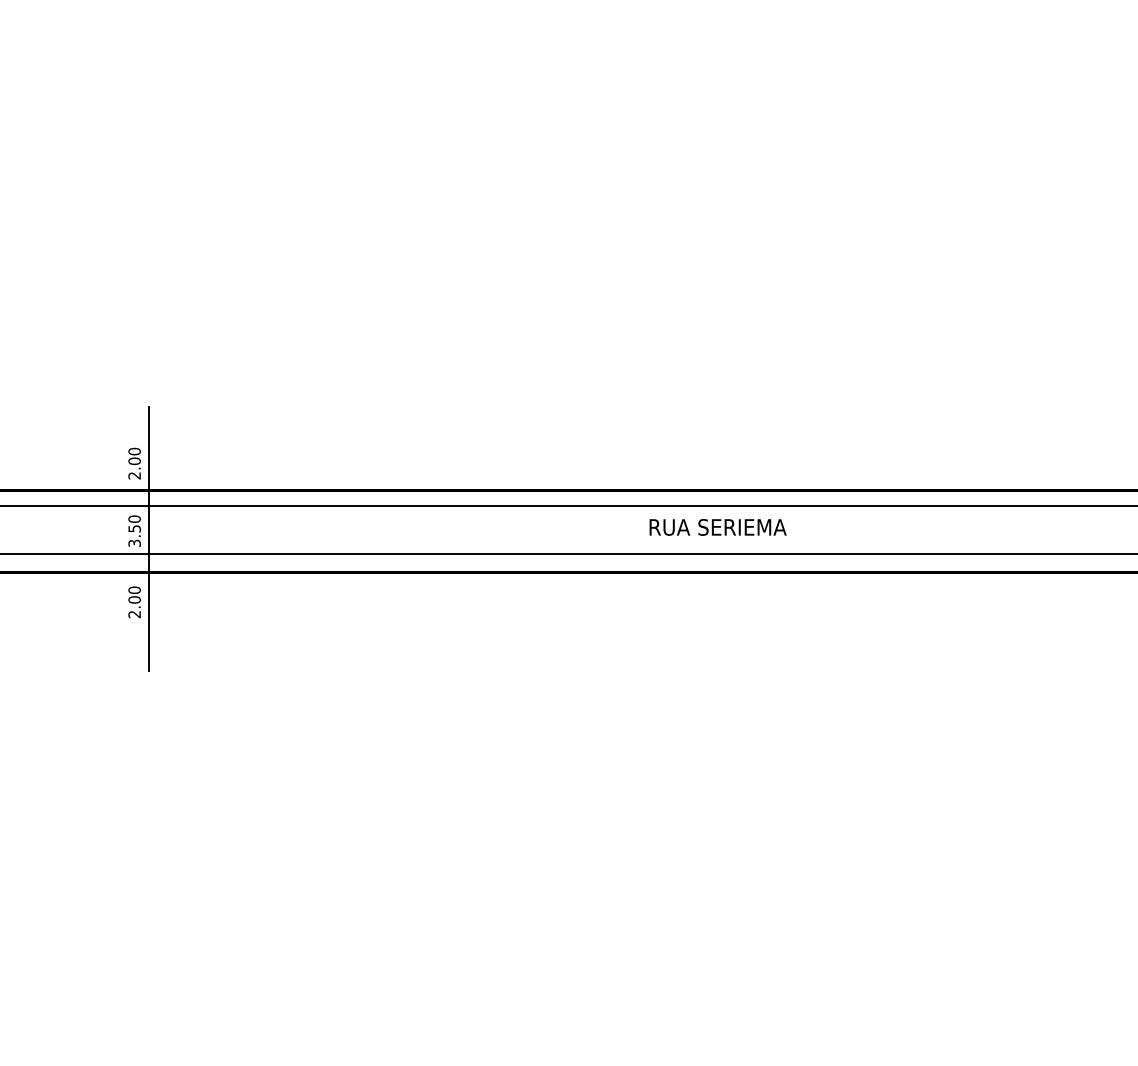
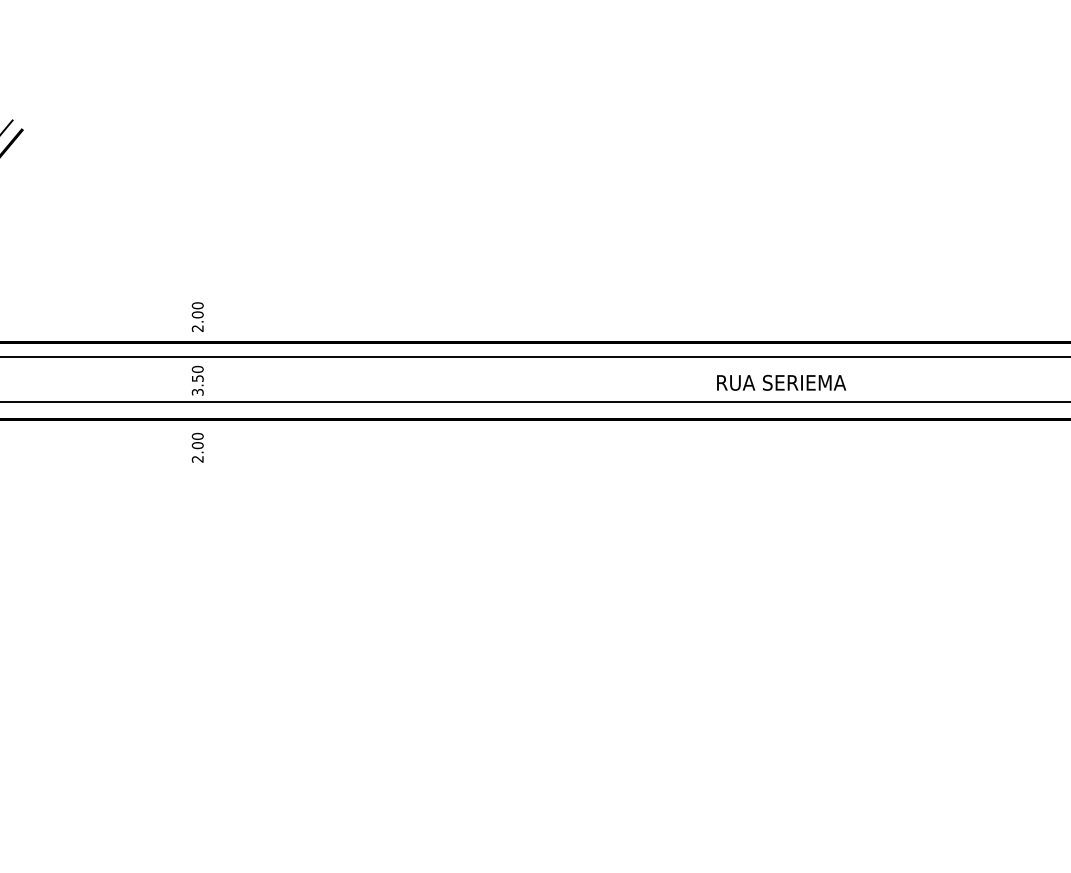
text: (717, 527) -> (781, 382), moved
line: (149, 538) -> (211, 387), removed

